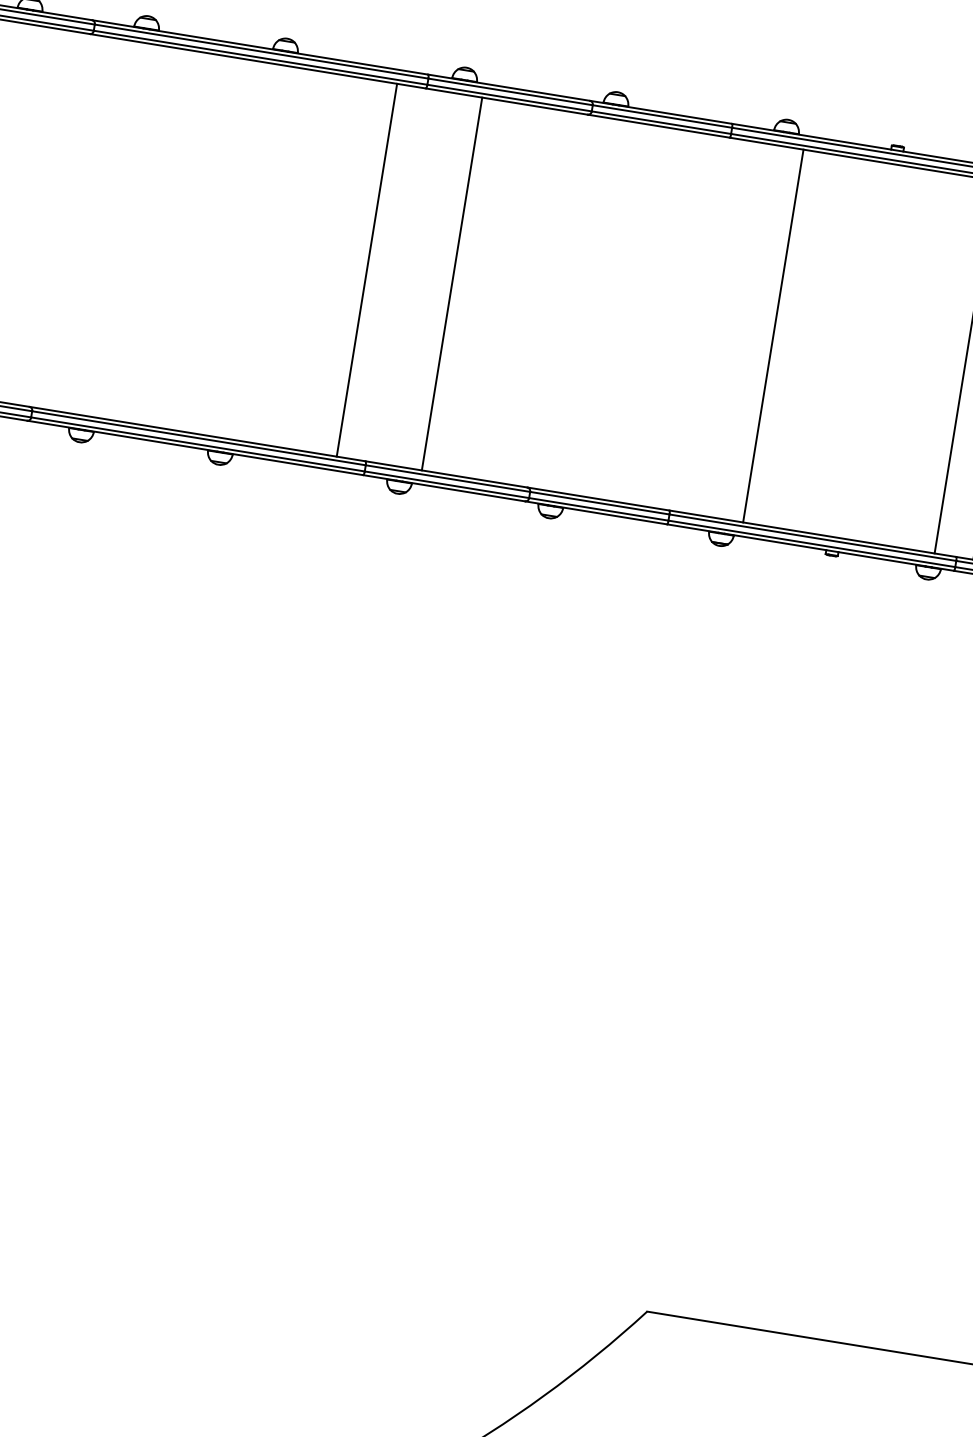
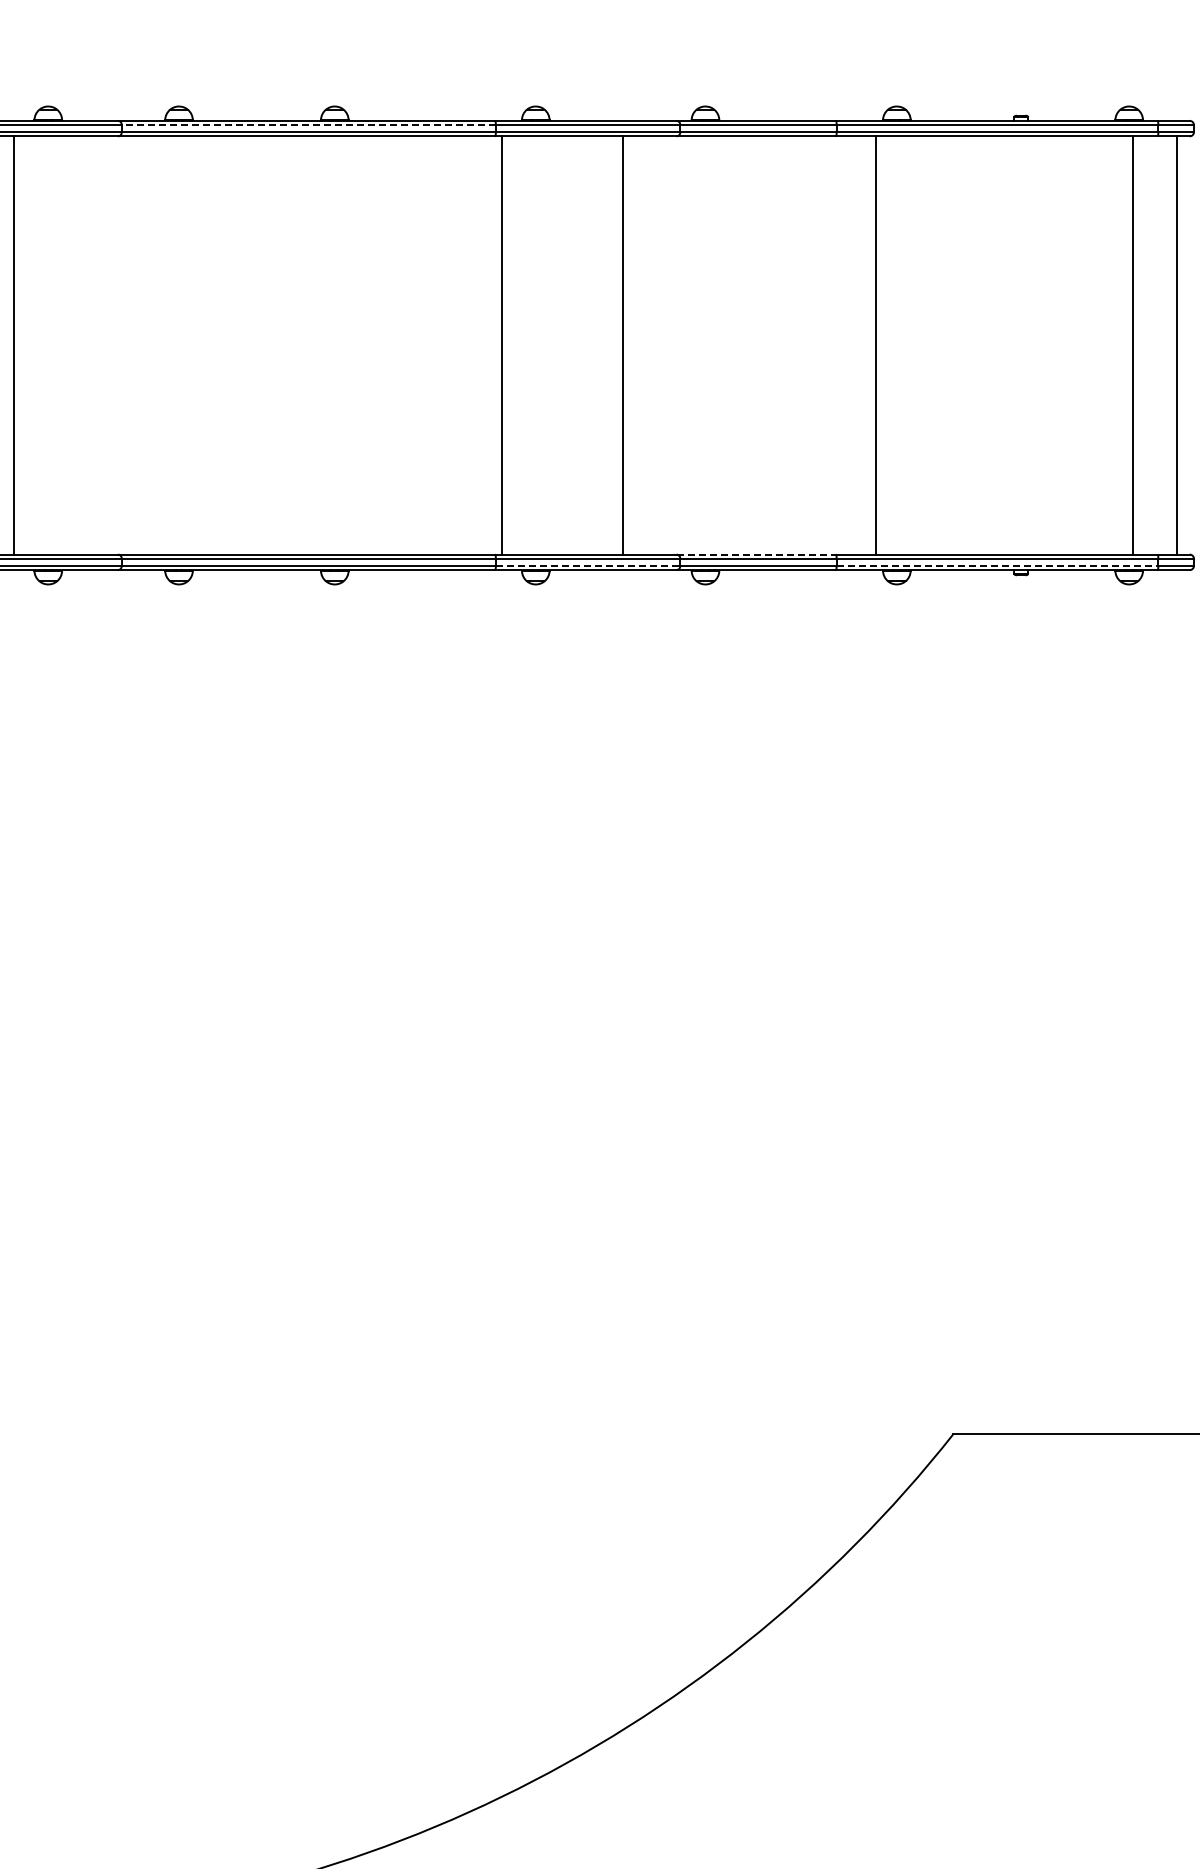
line: (261, 51) -> (308, 125), solid -> dashed
line: (366, 270) -> (501, 345), moved
line: (452, 284) -> (623, 345), moved
line: (773, 336) -> (875, 345), moved
line: (447, 484) -> (588, 565), solid -> dashed
line: (598, 498) -> (756, 554), solid -> dashed
line: (811, 543) -> (997, 565), solid -> dashed

